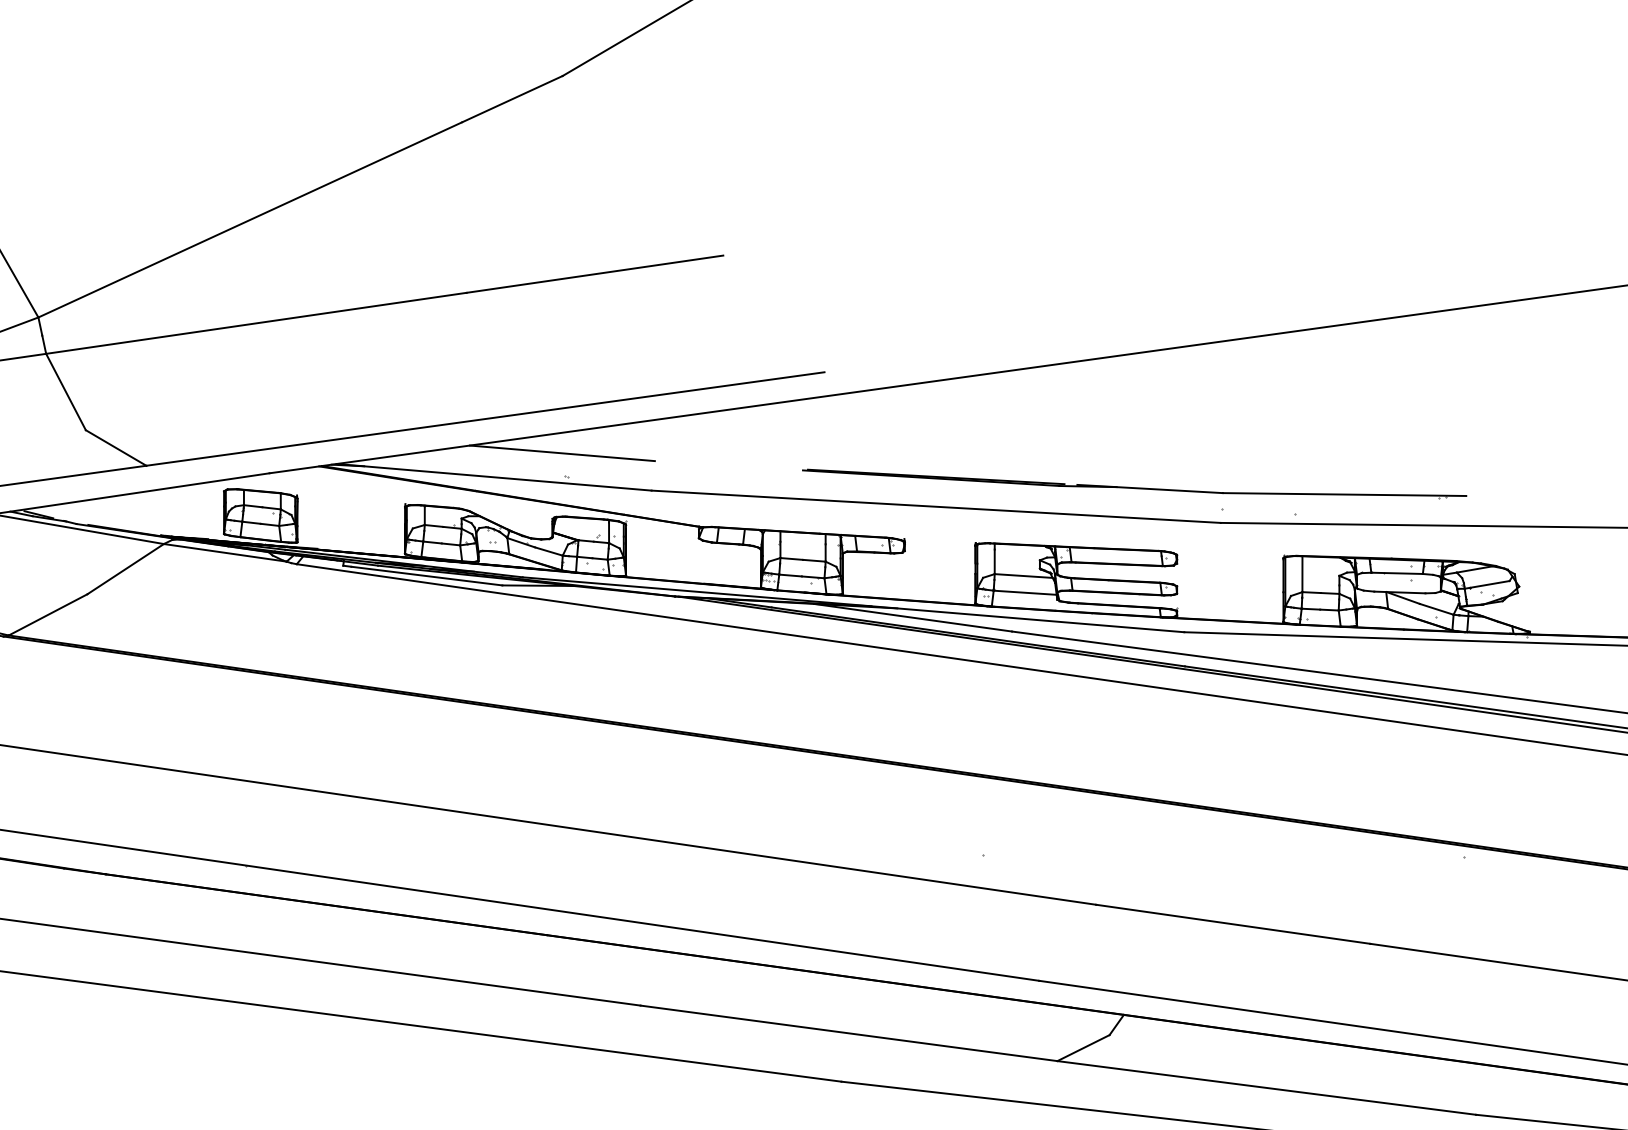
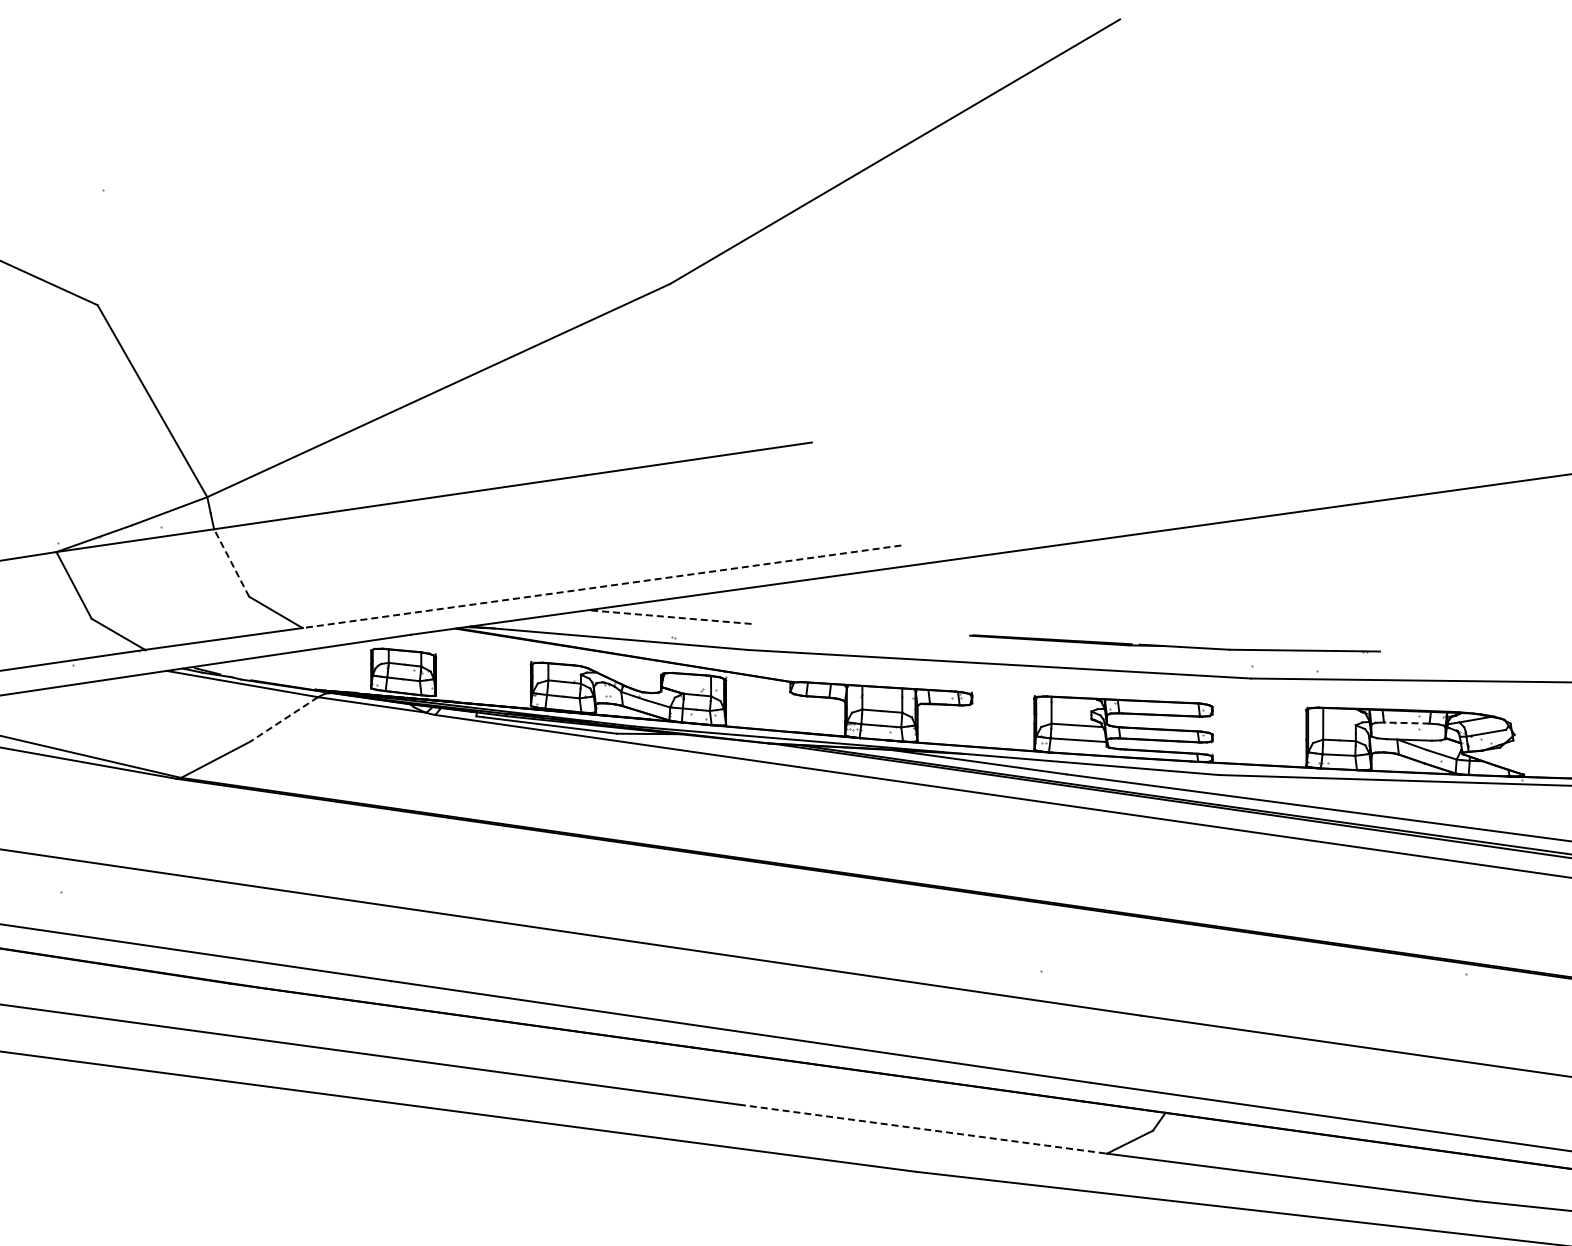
line: (65, 391) -> (231, 562), solid -> dashed
line: (484, 418) -> (601, 586), solid -> dashed
line: (561, 453) -> (669, 617), solid -> dashed
part: (1133, 483) -> (1174, 643), size x0.7
line: (124, 569) -> (283, 719), solid -> dashed
line: (1396, 573) -> (1406, 723), solid -> dashed
line: (848, 1033) -> (922, 1129), solid -> dashed

